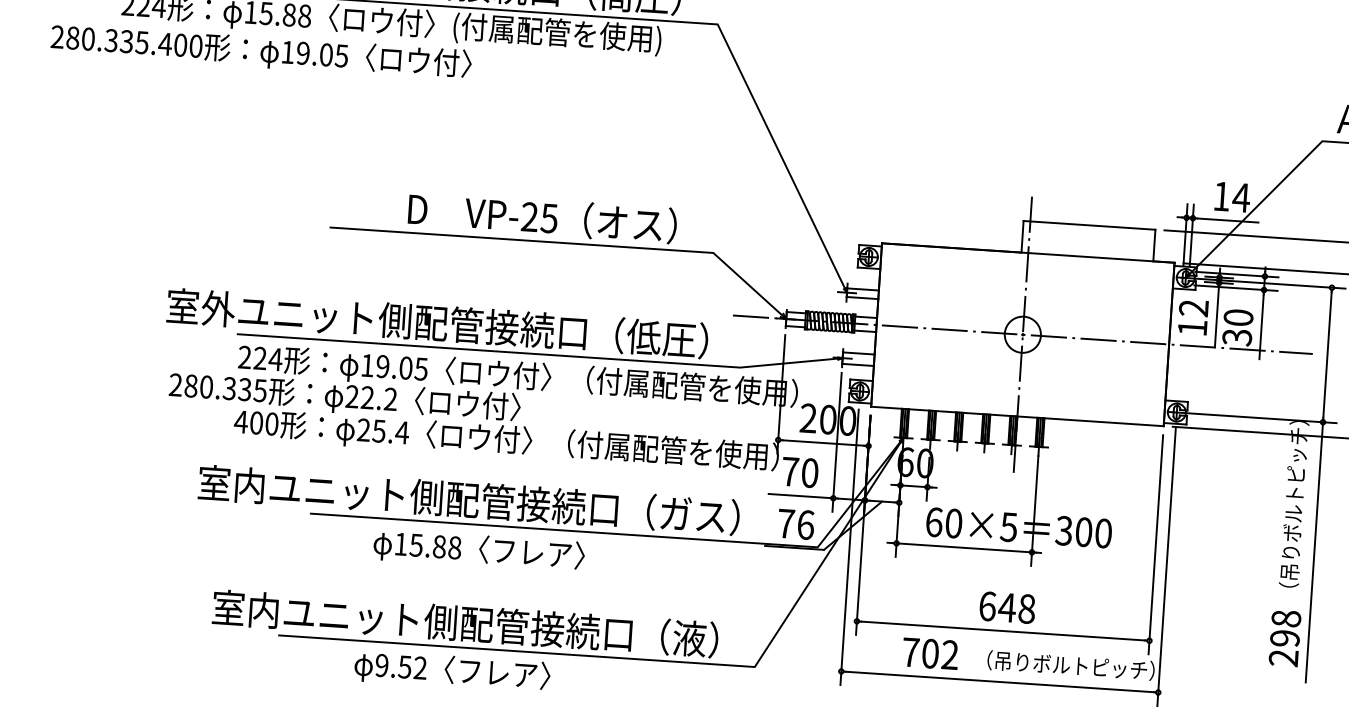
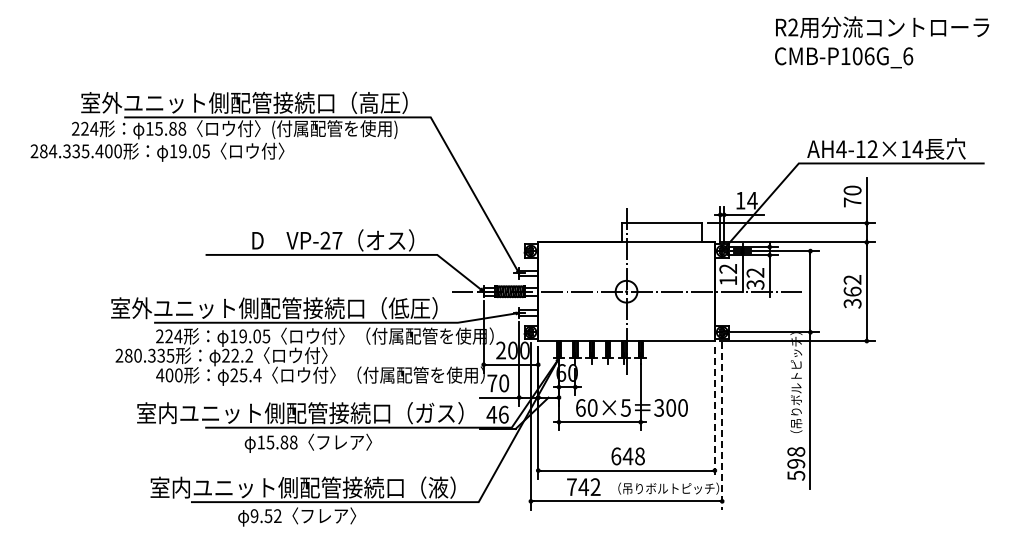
text: (87, 39) -> (52, 151), 280.335.400 -> 284.335.400
text: (549, 218) -> (337, 240), VP-25 -> VP-27
text: (1238, 317) -> (755, 272), 30 -> 32
text: (785, 523) -> (491, 414), 76 -> 46
line: (1155, 546) -> (714, 413), solid -> dashed
line: (1167, 566) -> (722, 425), solid -> dashed
text: (929, 654) -> (583, 487), 702 -> 742
text: (1284, 657) -> (796, 475), 298 -> 598

